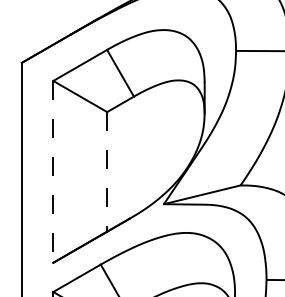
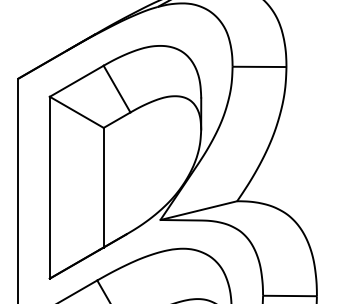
line: (52, 171) -> (49, 187), dashed -> solid
line: (106, 171) -> (103, 187), dashed -> solid

